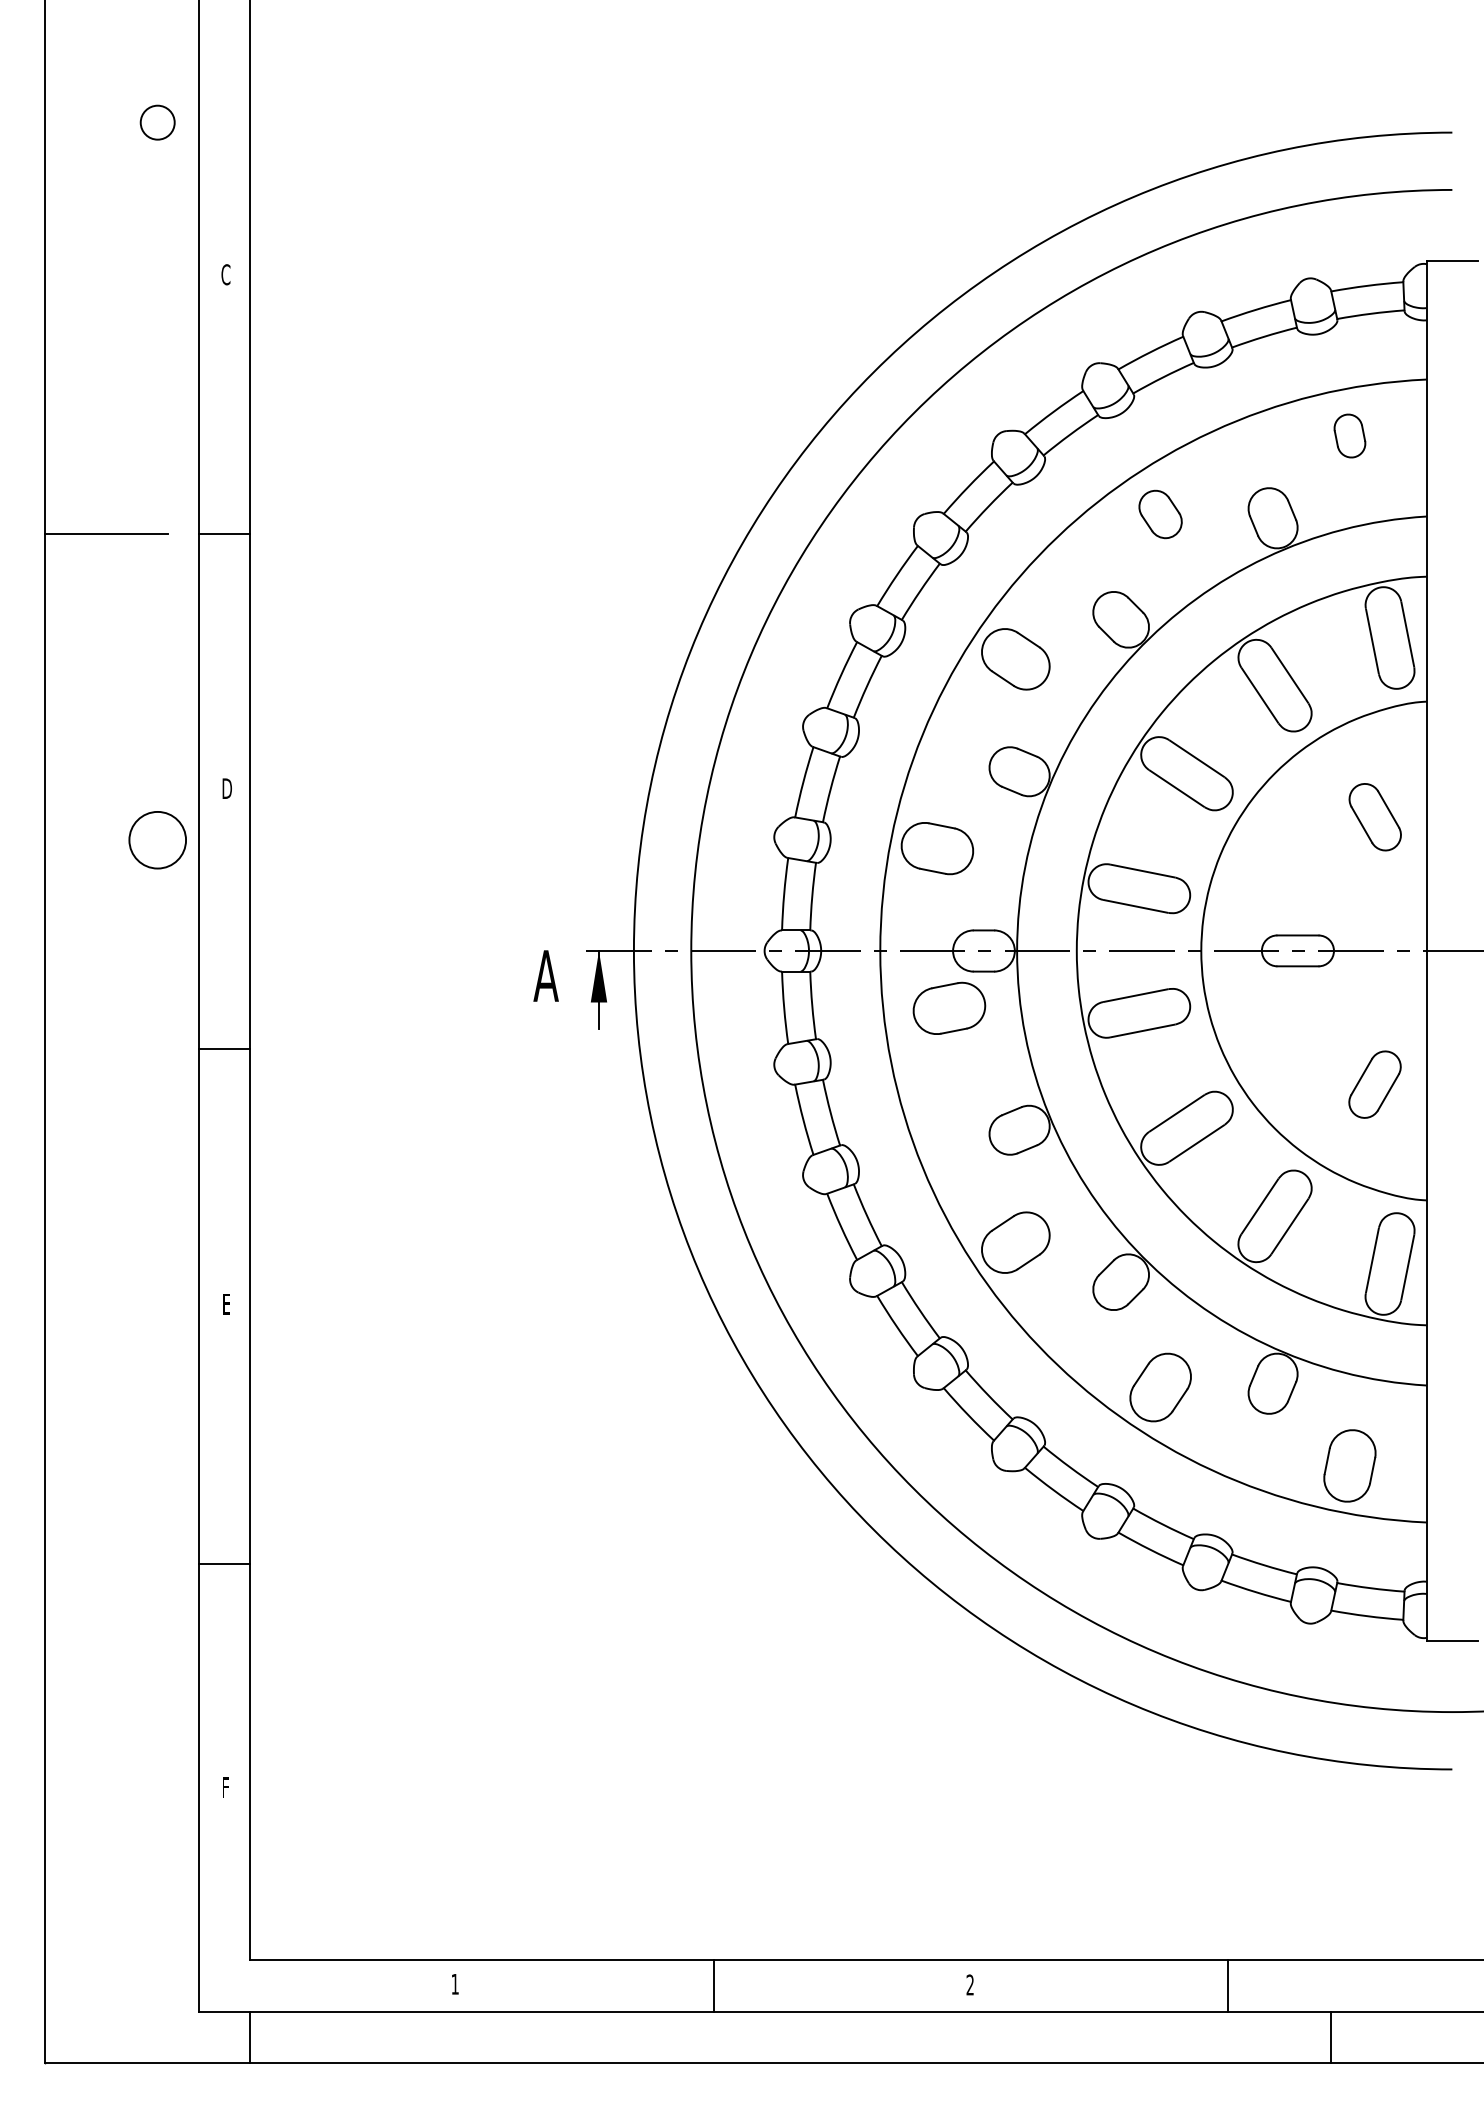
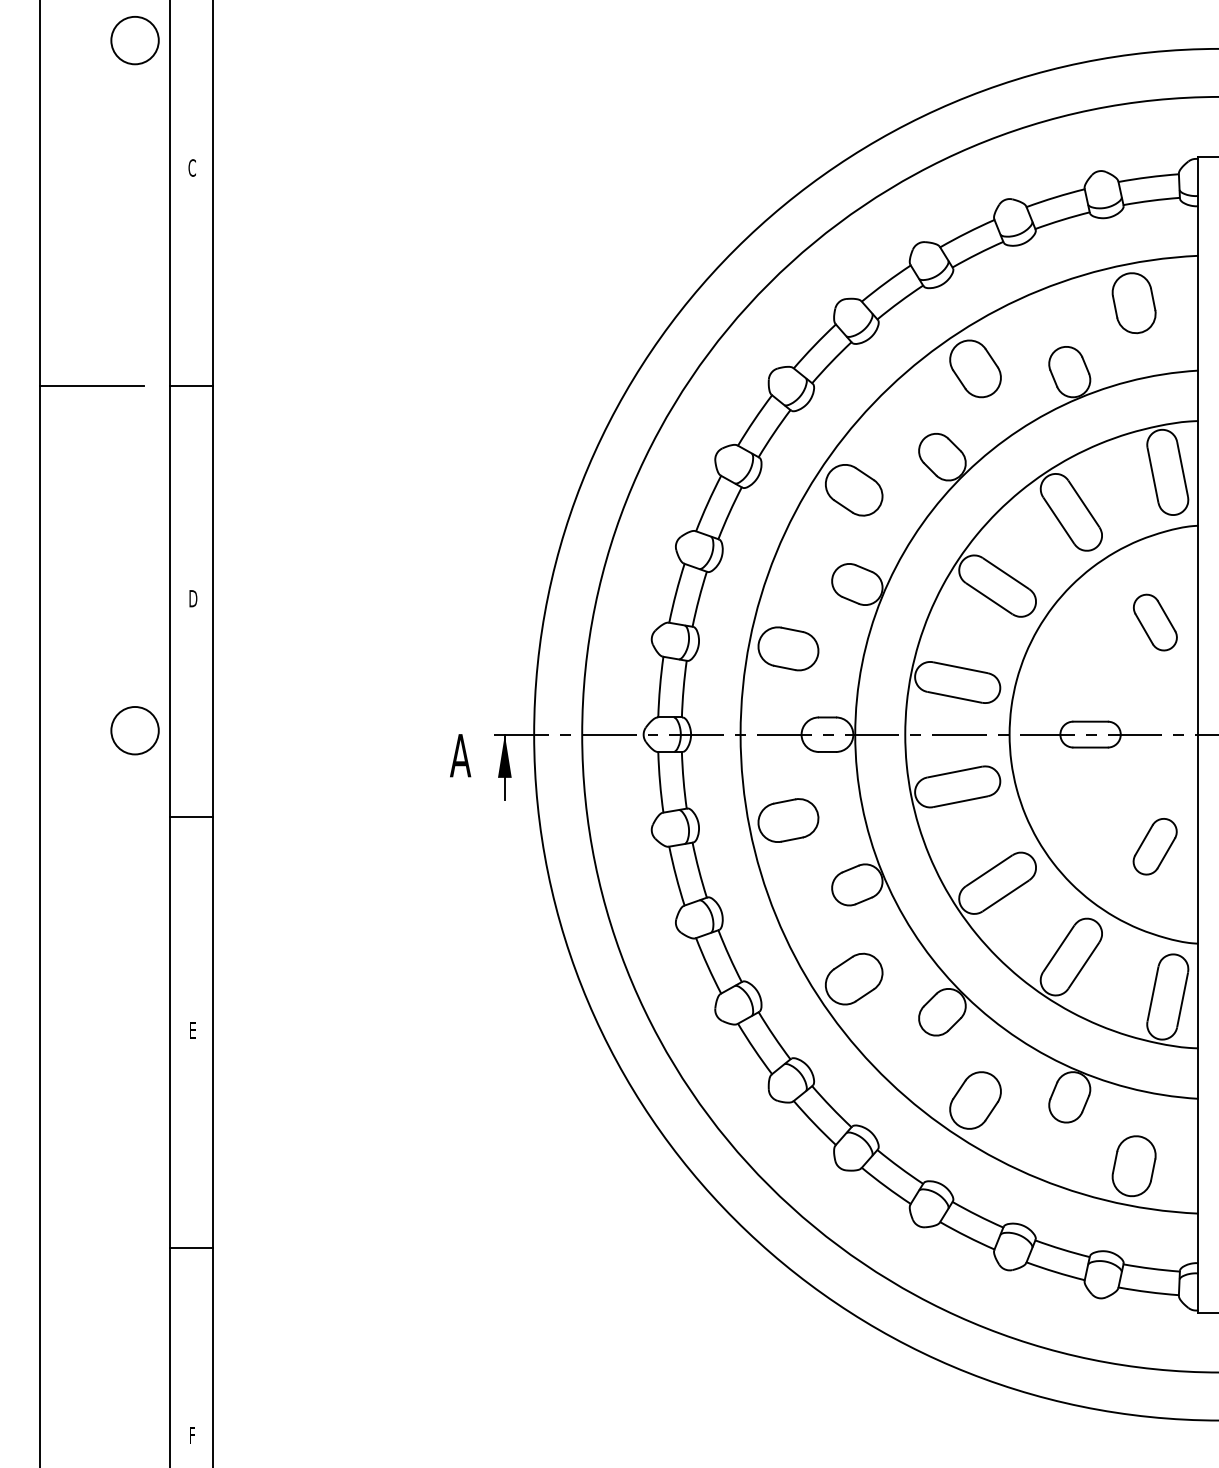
circle: (157, 122) -> (134, 40), size x1.67
part: (1349, 435) -> (1133, 302), size x1.67
part: (1160, 514) -> (975, 368), size x1.43
circle: (157, 840) -> (134, 730), moved
part: (949, 1007) -> (788, 819), moved

